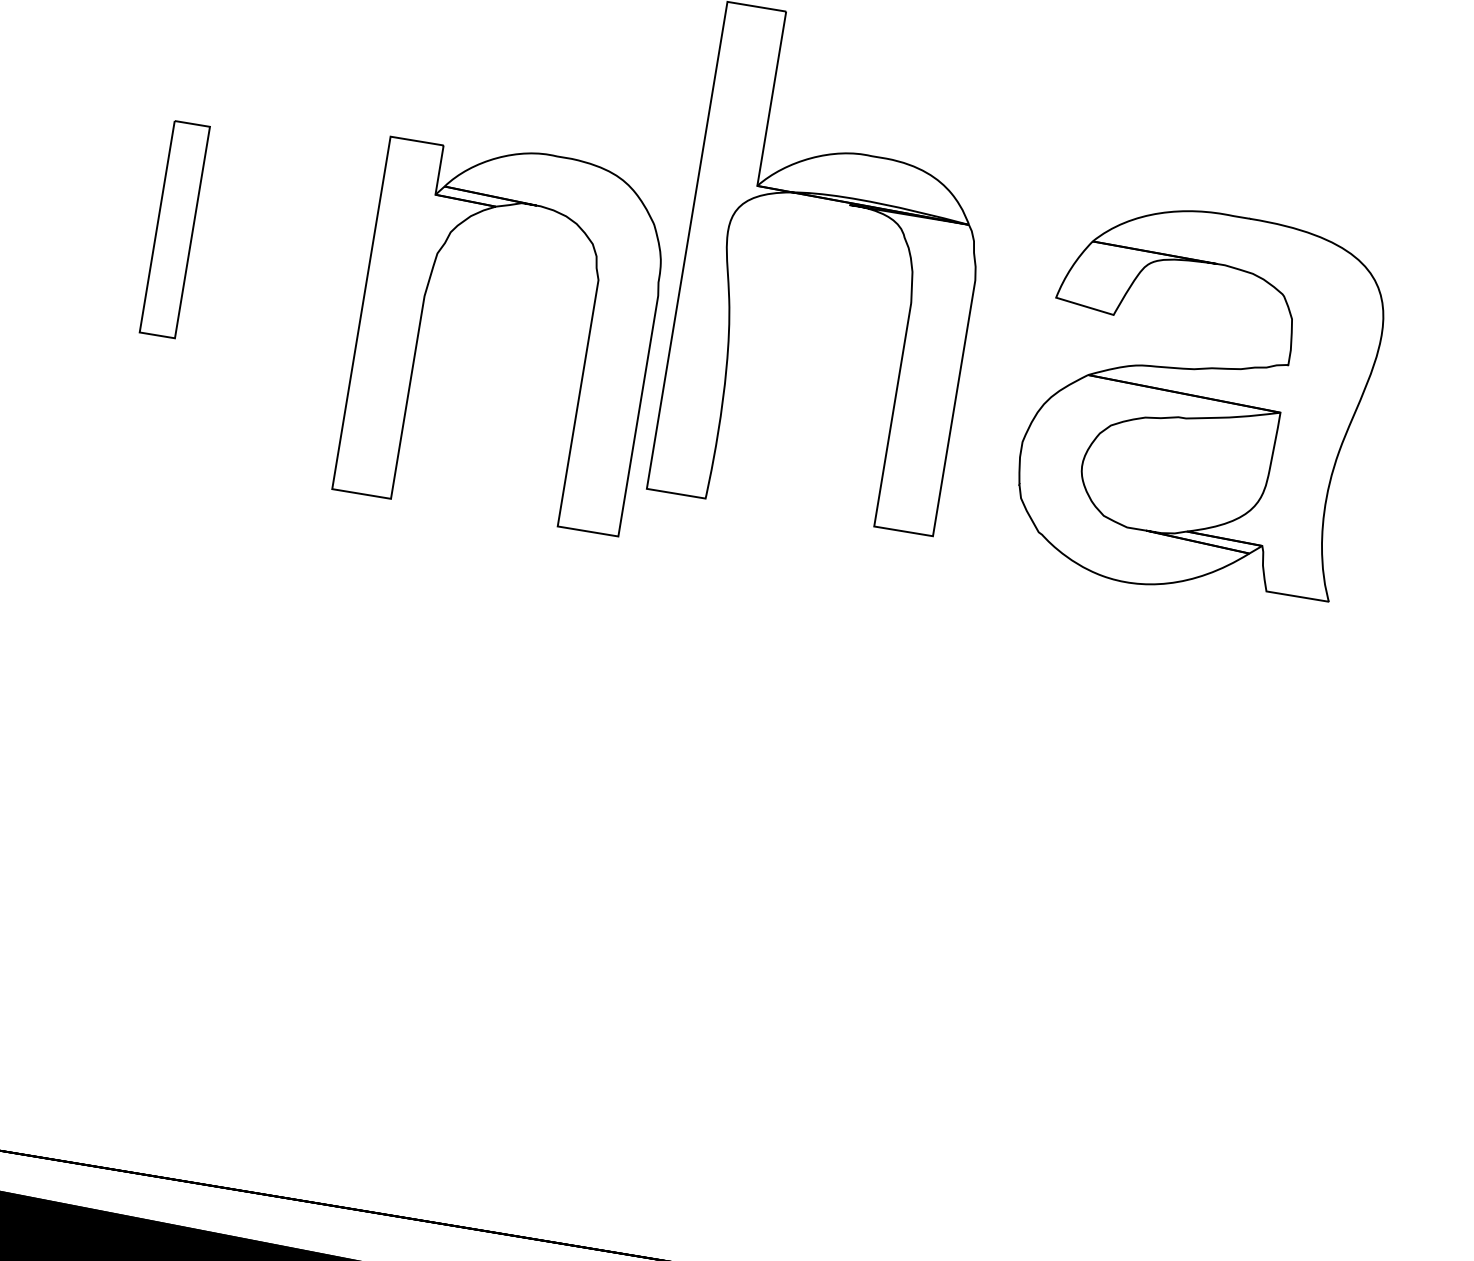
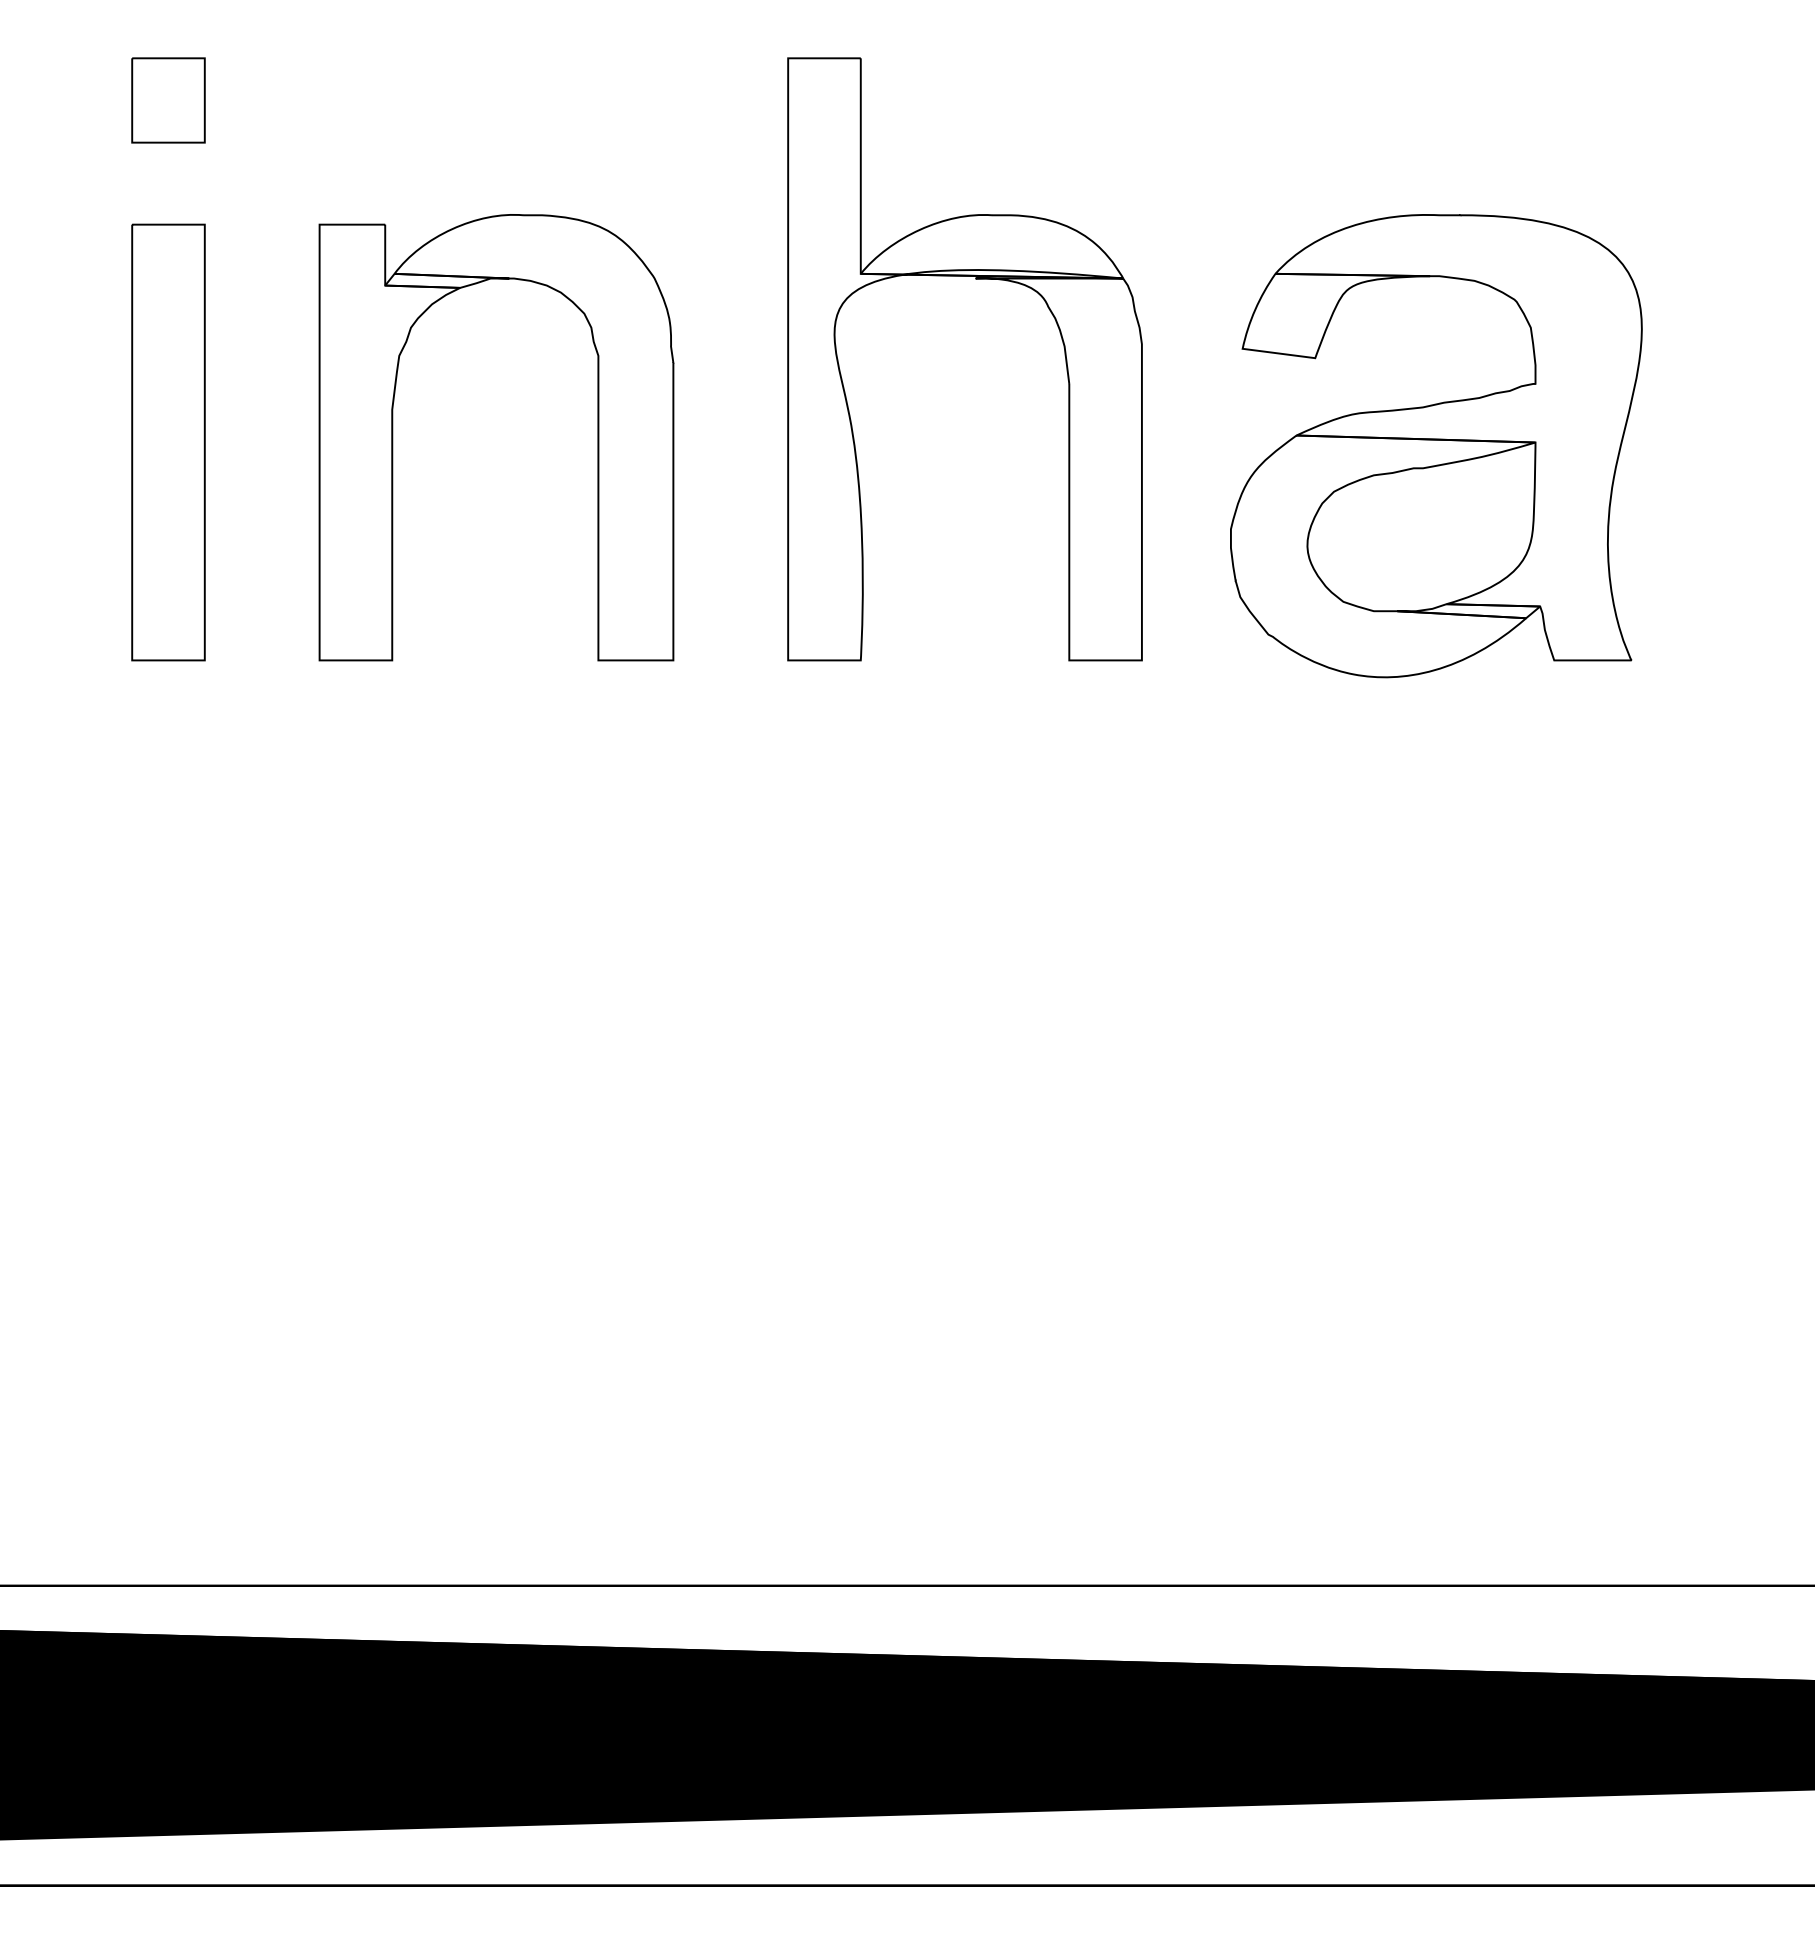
part: (174, 229) -> (168, 442), size x1.67
part: (586, 346) -> (597, 437), moved

